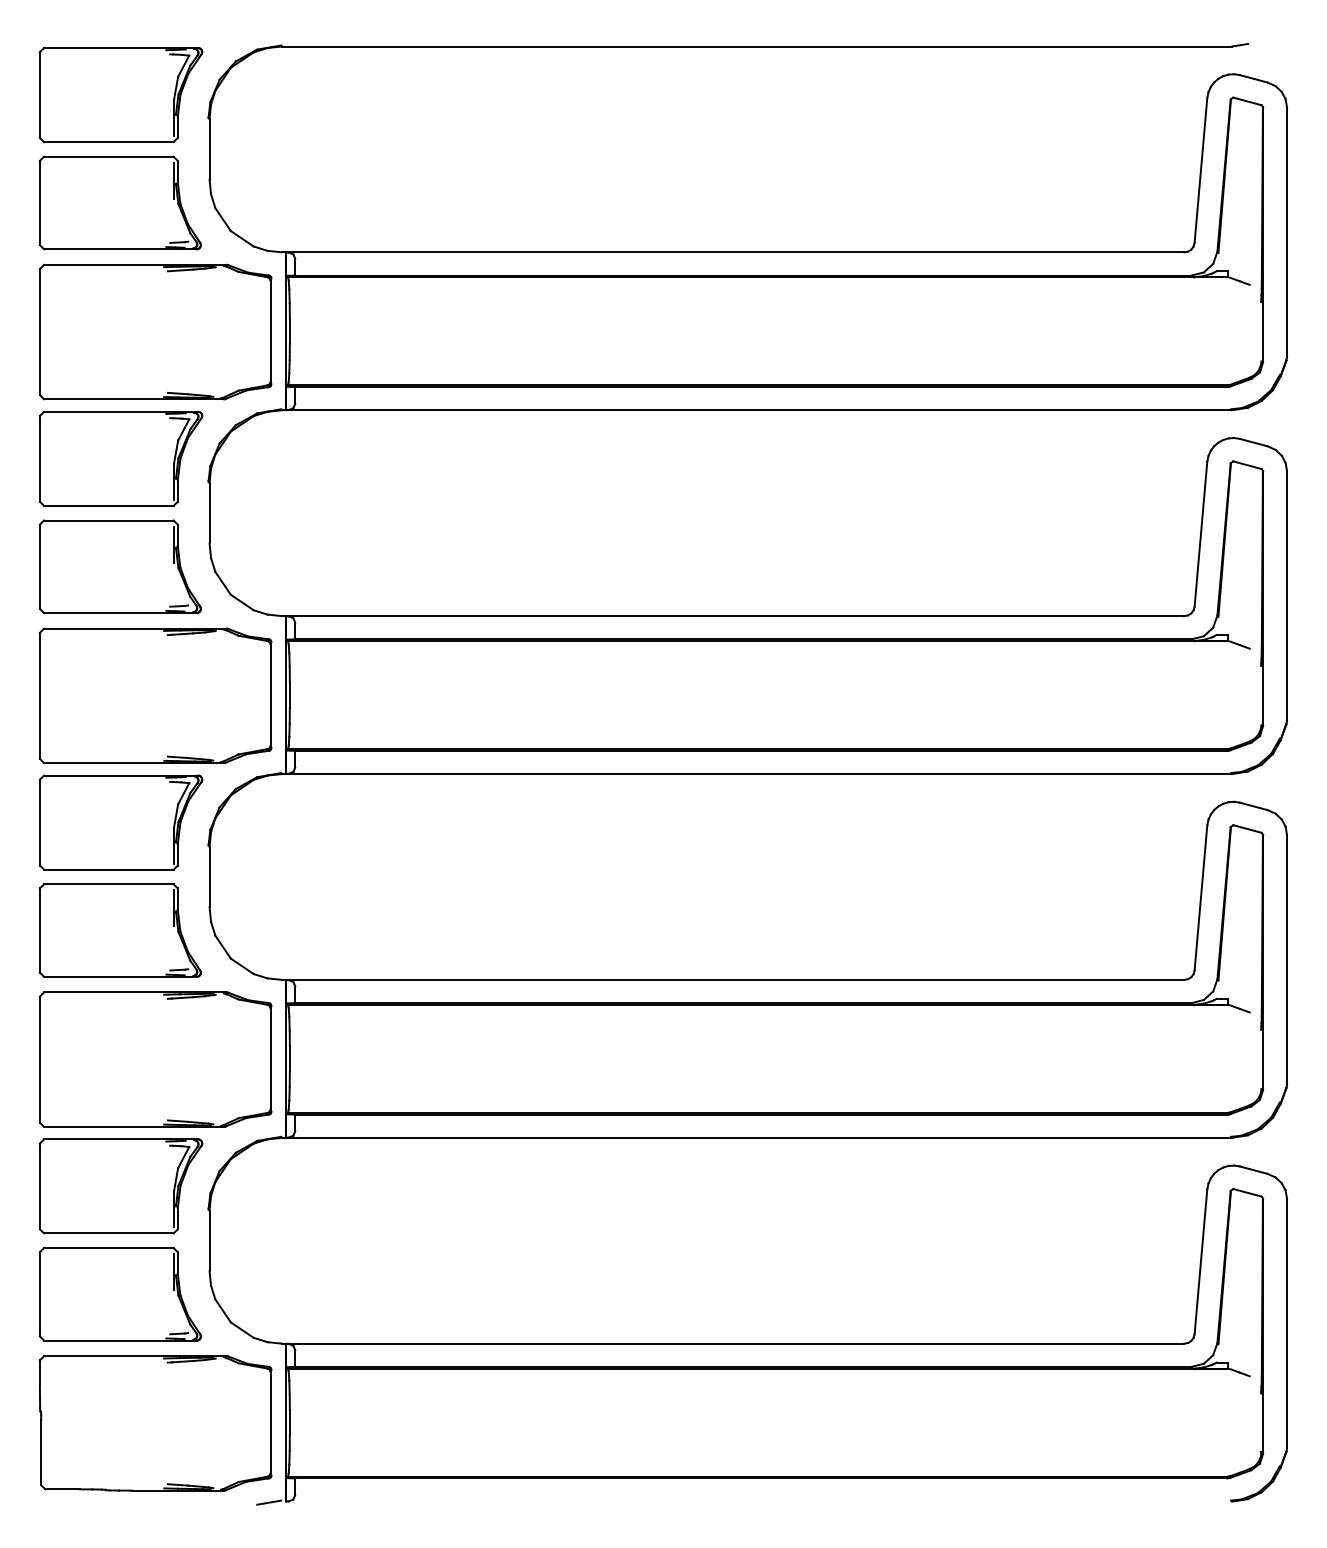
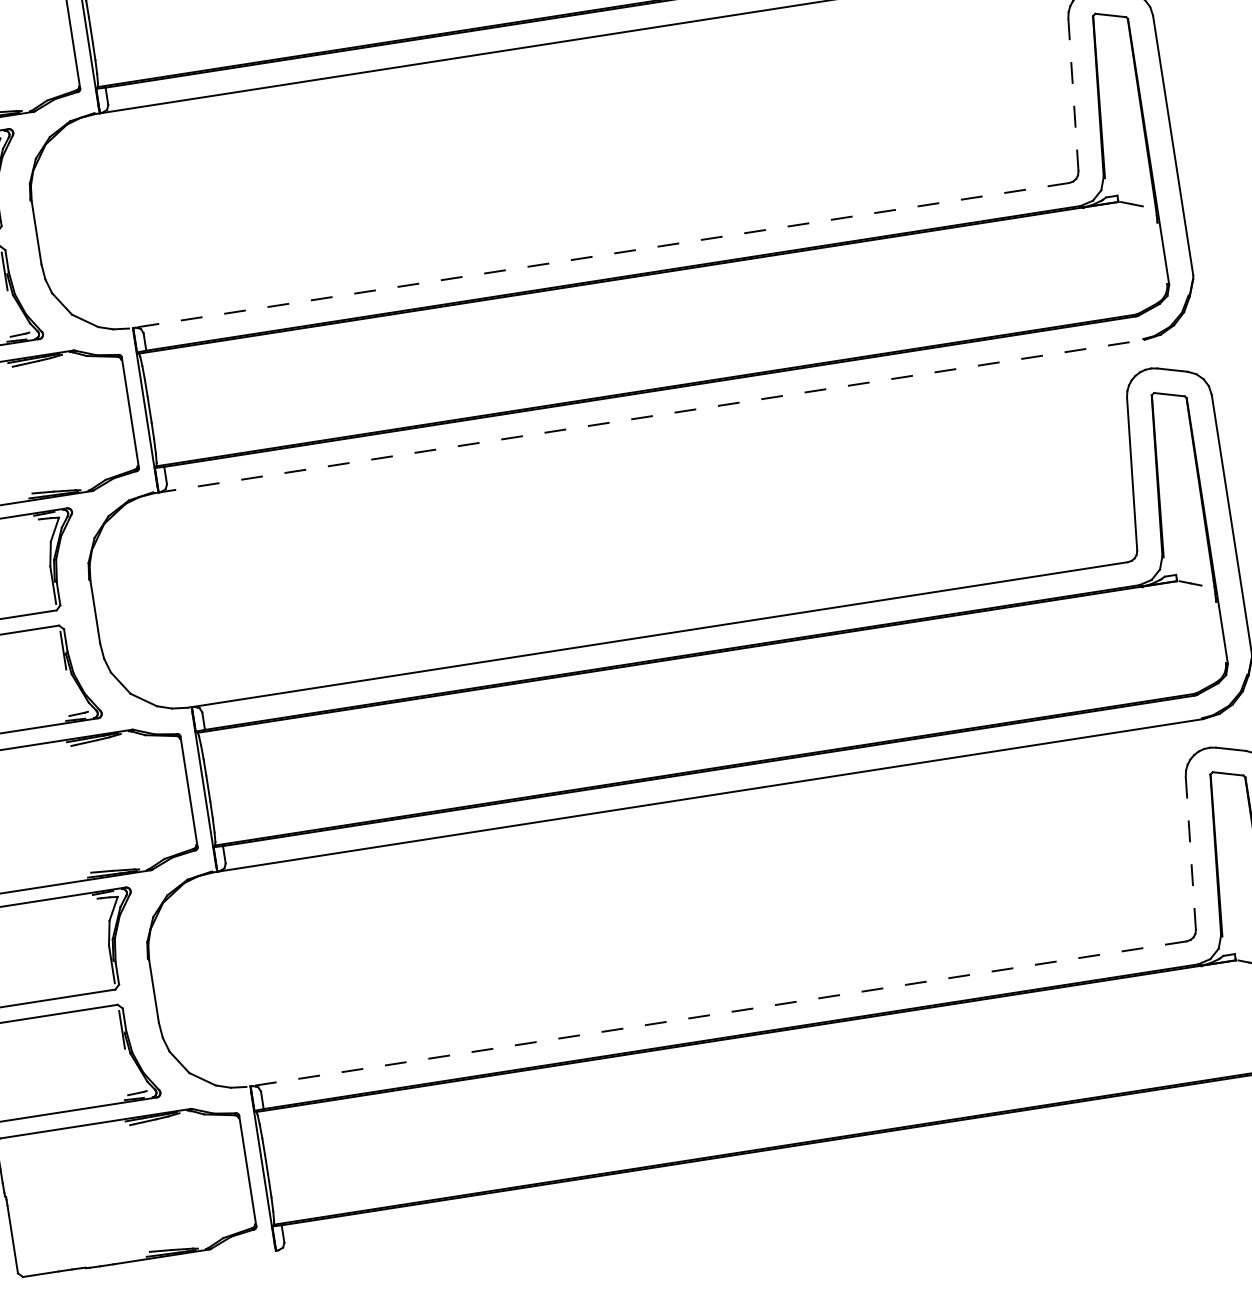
line: (1200, 534) -> (1073, 95), solid -> dashed
line: (732, 616) -> (598, 256), solid -> dashed
line: (757, 774) -> (649, 416), solid -> dashed
line: (1200, 1261) -> (1190, 853), solid -> dashed
line: (732, 1343) -> (715, 1014), solid -> dashed
line: (269, 1502) -> (258, 1254), removed

